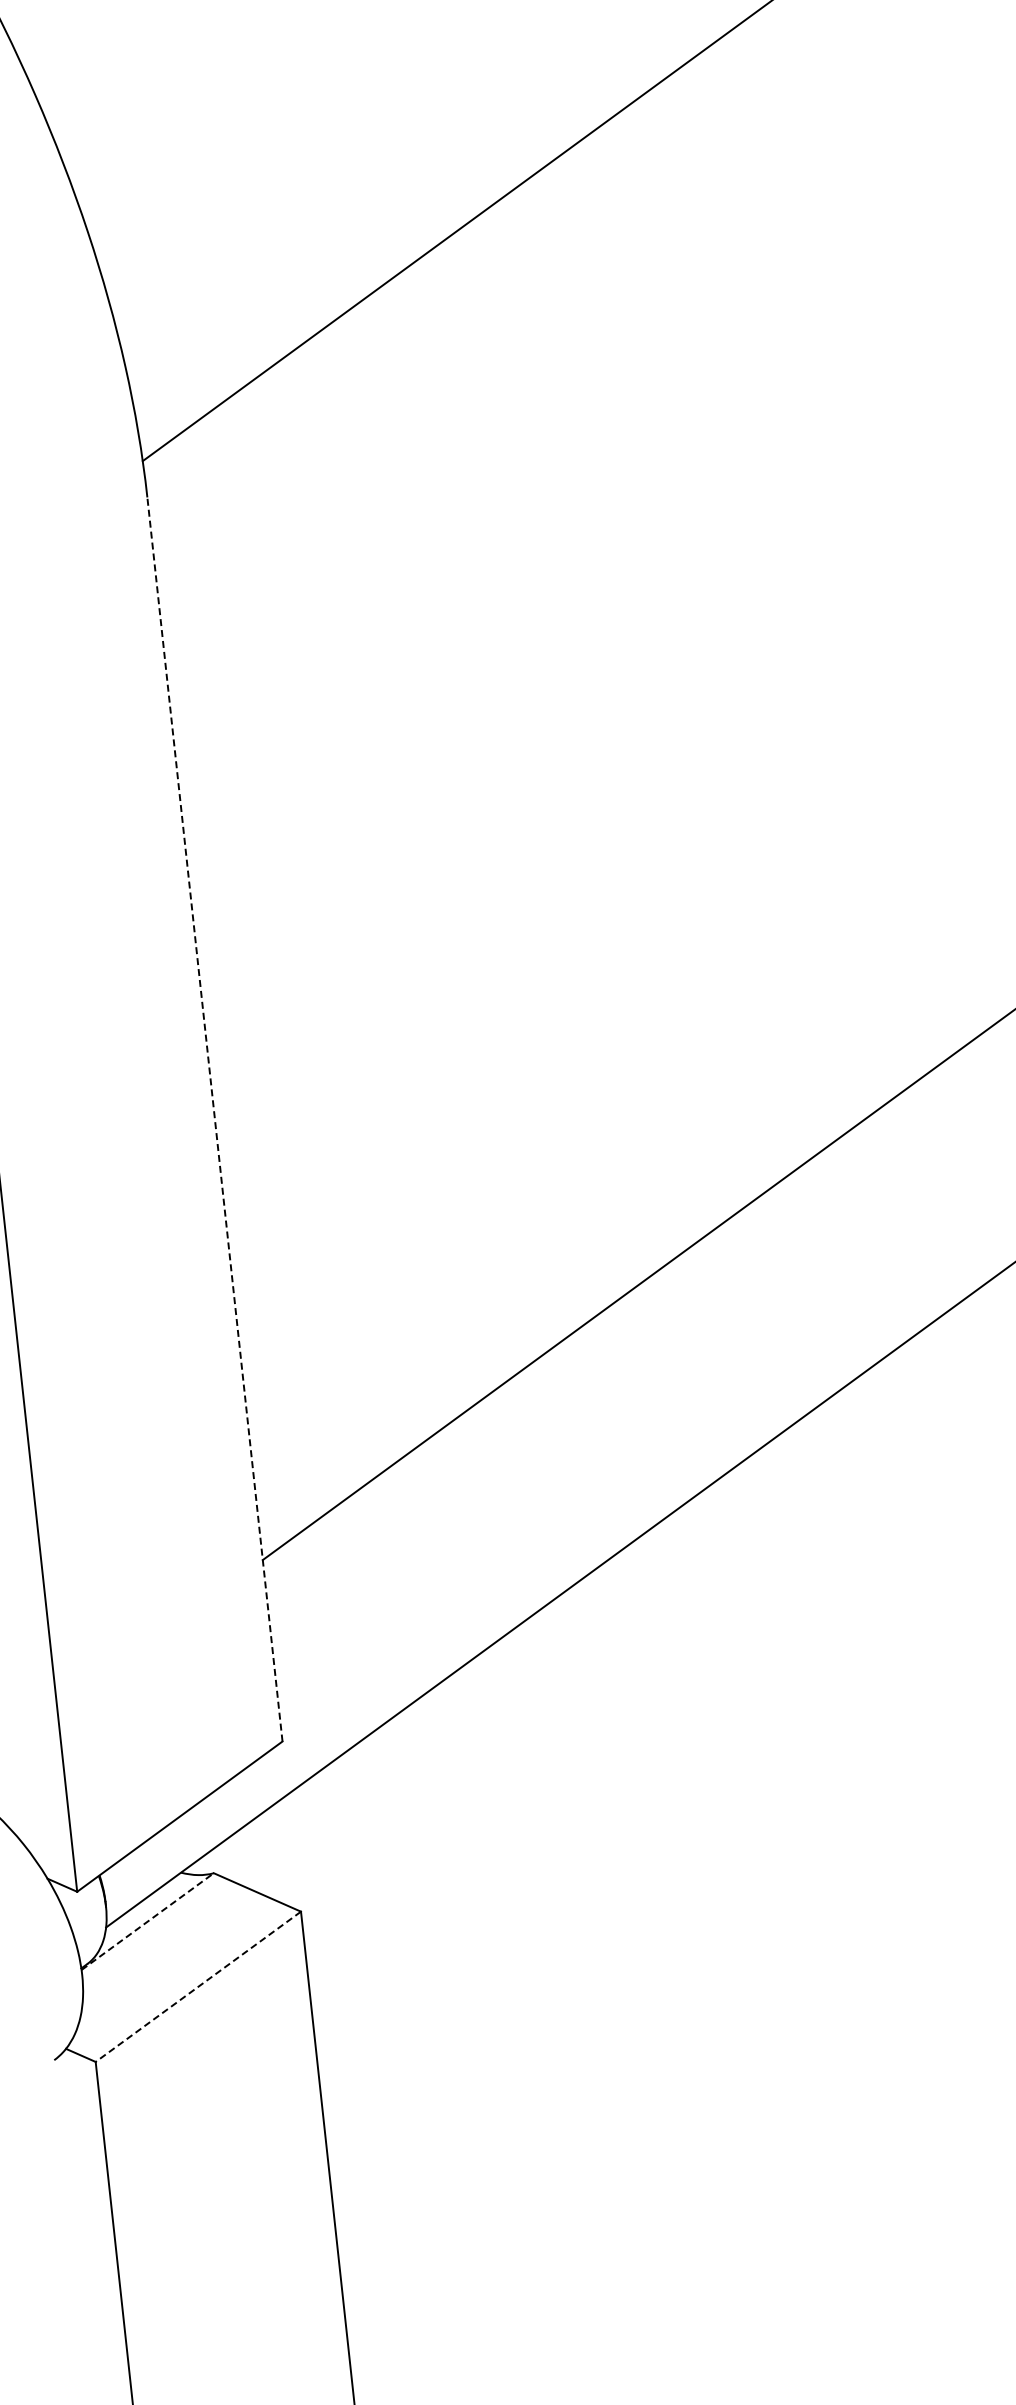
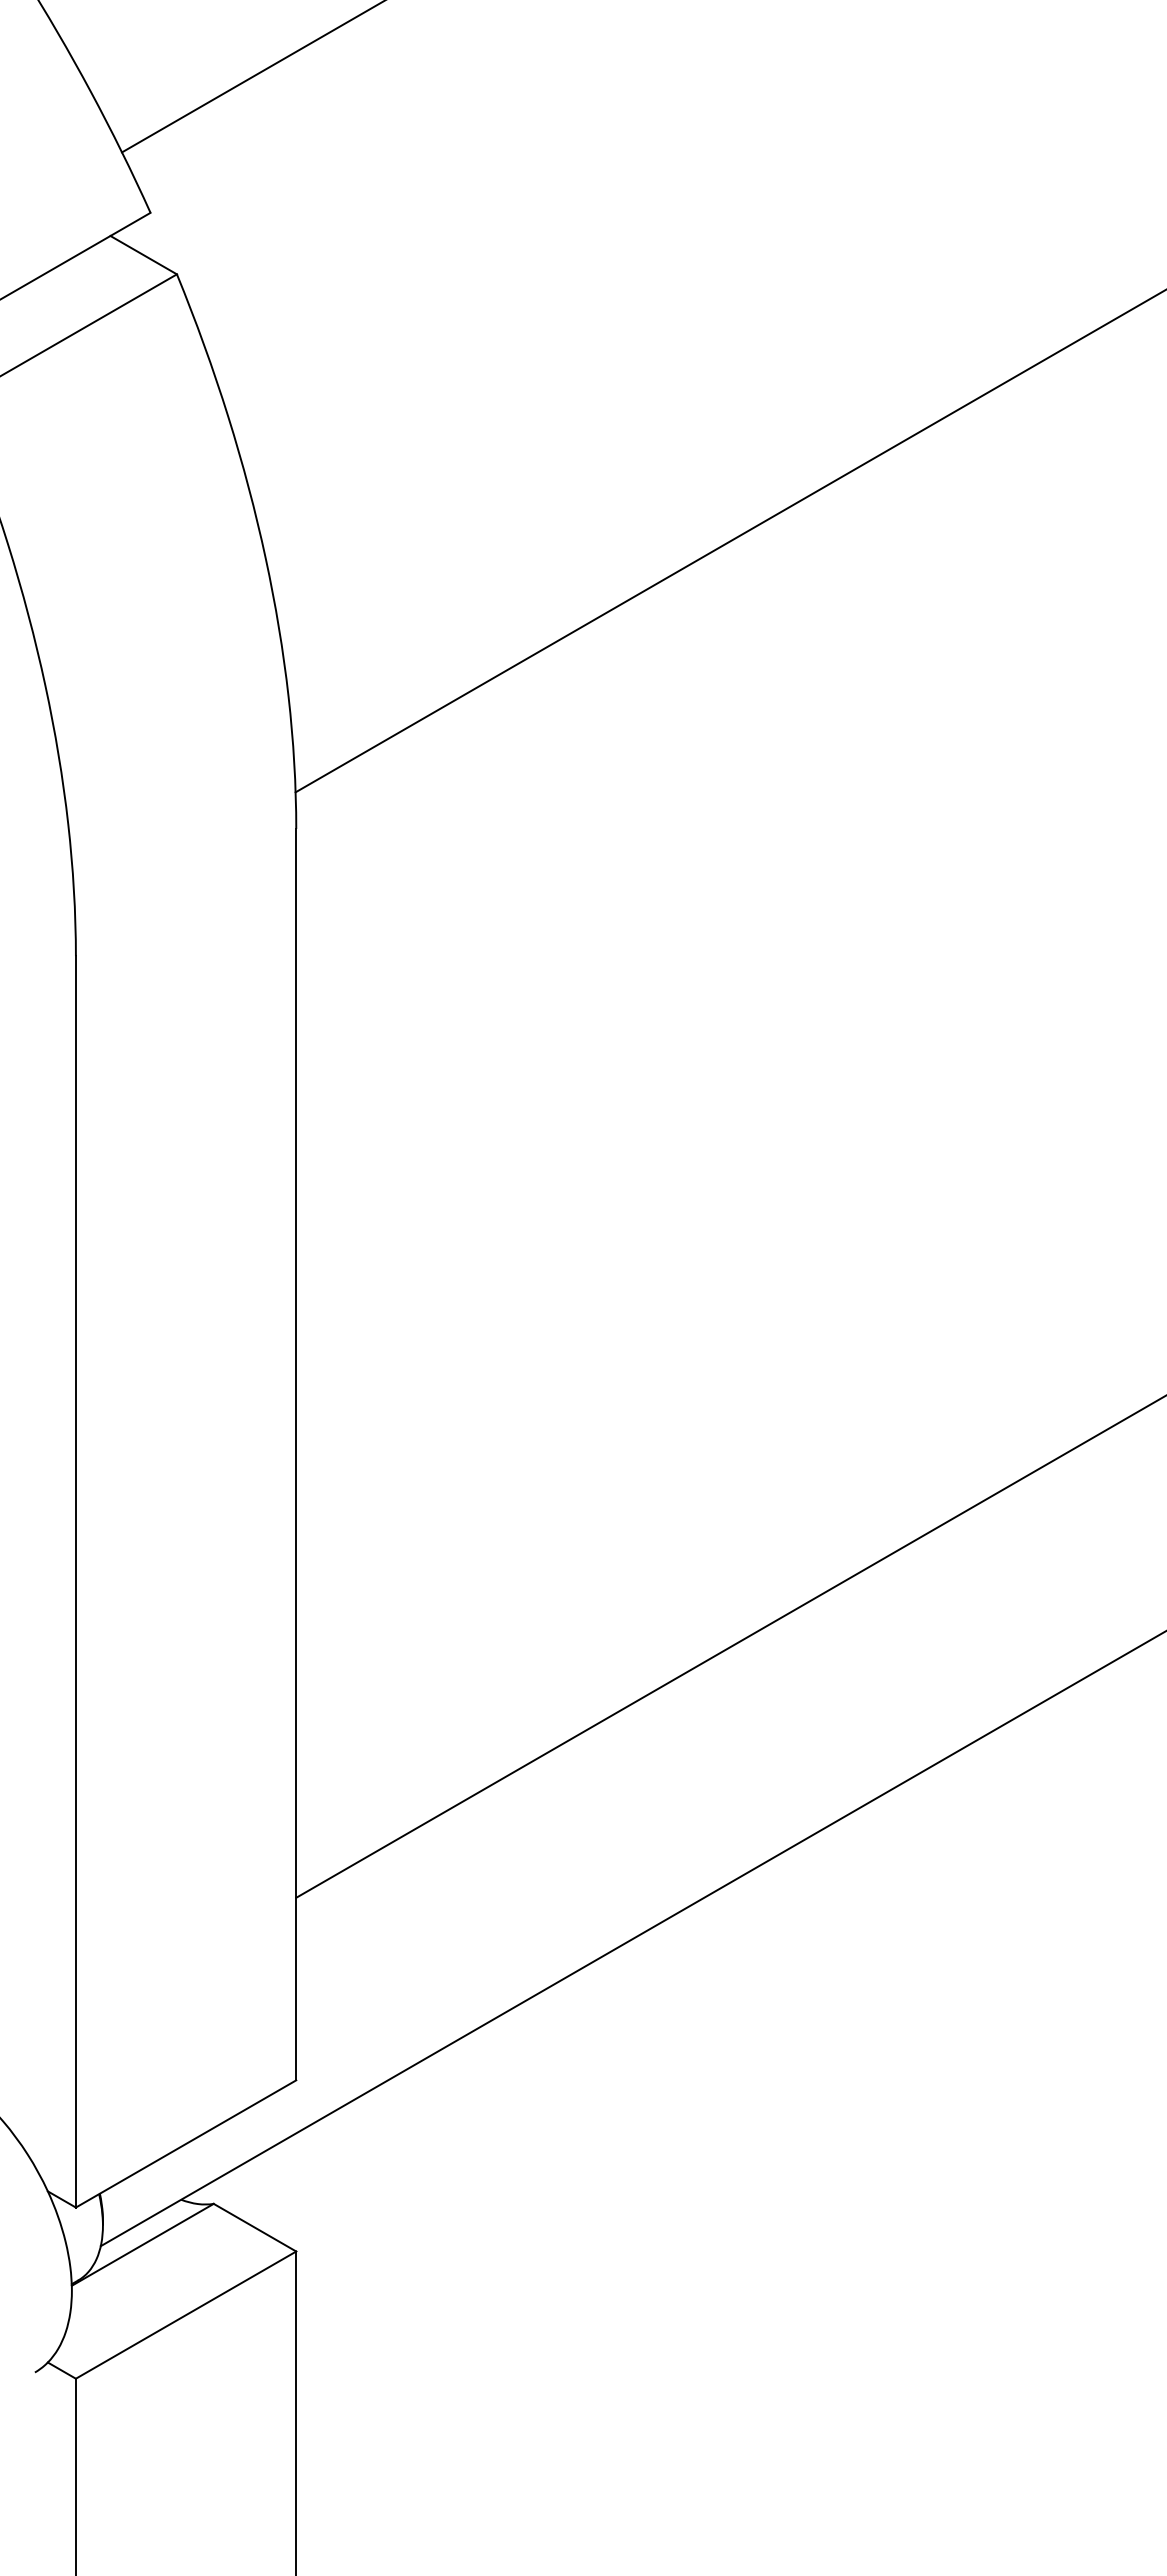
line: (215, 1119) -> (296, 1454), dashed -> solid
line: (147, 1921) -> (142, 2244), dashed -> solid
line: (197, 1987) -> (185, 2315), dashed -> solid

